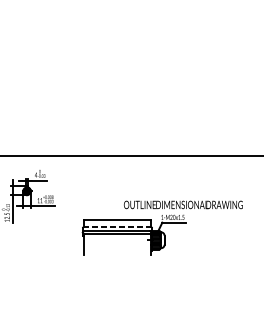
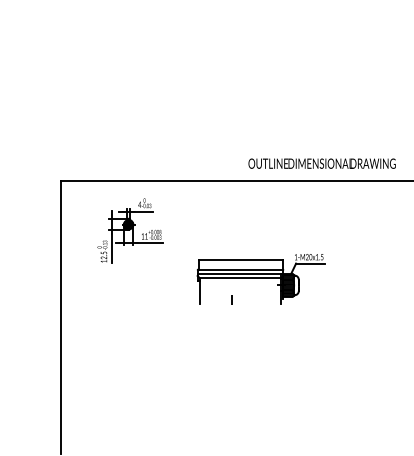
text: (182, 204) -> (321, 163), moved
line: (118, 227) -> (241, 269), dashed -> solid
line: (110, 251) -> (231, 299), added

